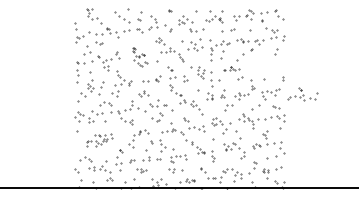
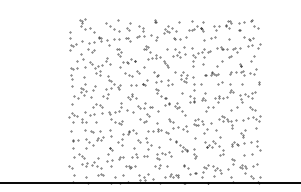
part: (139, 56) -> (128, 62), size x1.67
part: (302, 94) -> (242, 70), moved
part: (99, 140) -> (91, 139), size x1.67

